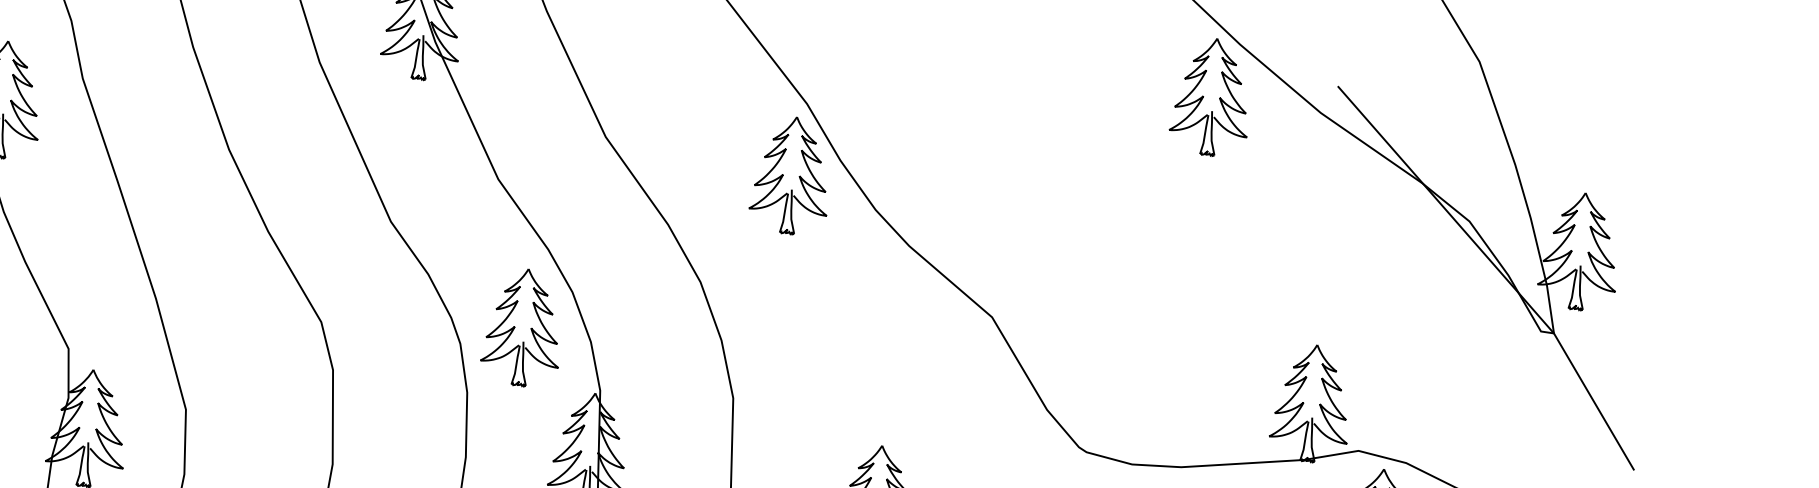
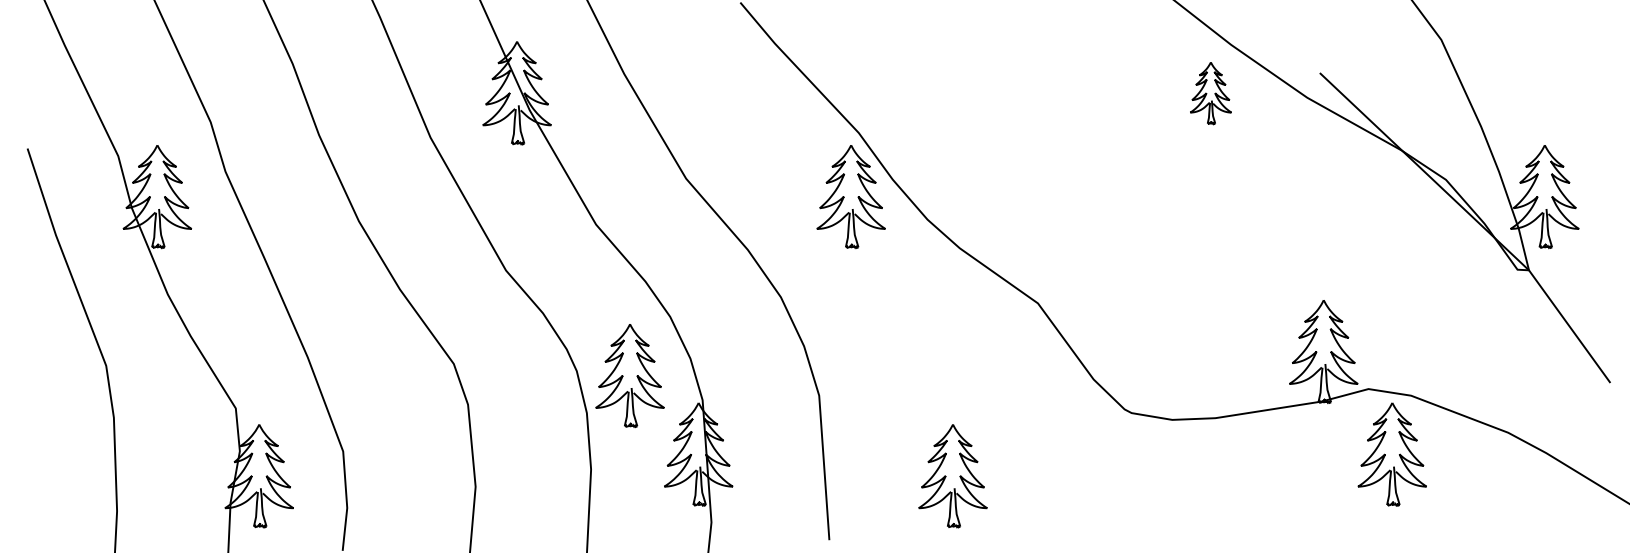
part: (1211, 97) -> (1210, 93), size x0.6
part: (522, 328) -> (629, 376), moved

